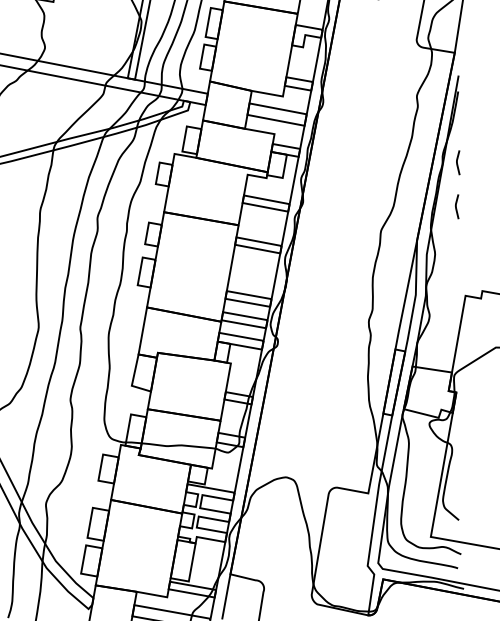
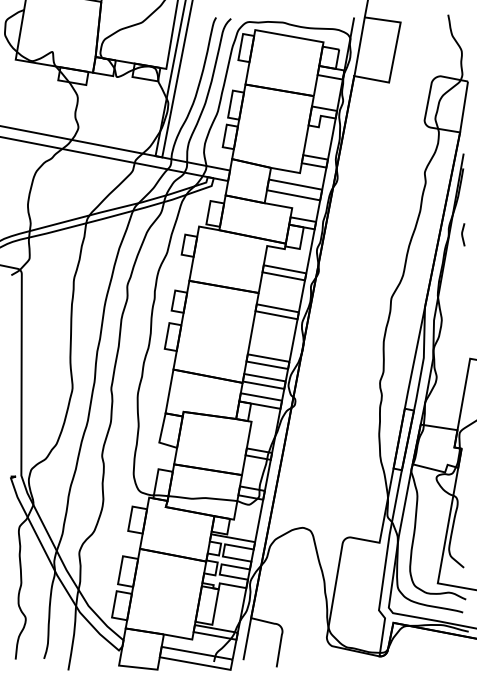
line: (456, 206) -> (461, 275), removed

